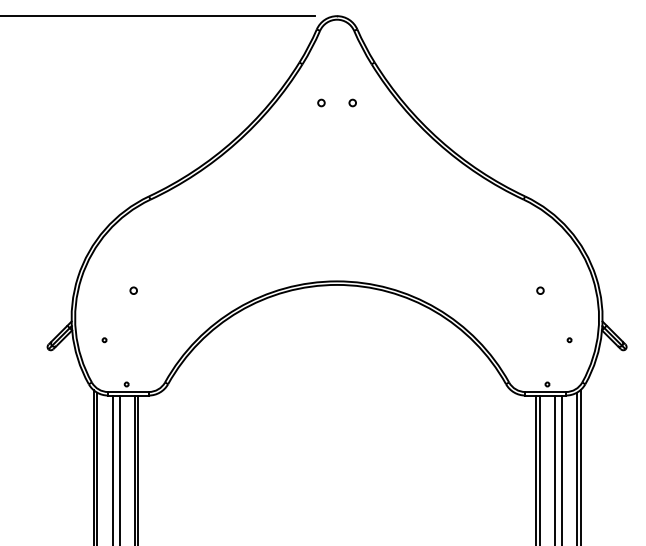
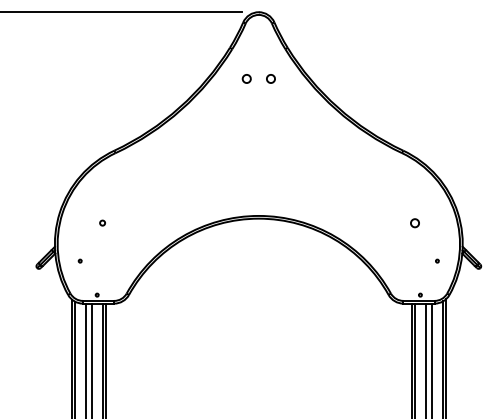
circle: (321, 102) -> (246, 78), size x1.6
circle: (352, 102) -> (270, 78), size x1.6
circle: (540, 290) -> (415, 222), size x1.6

